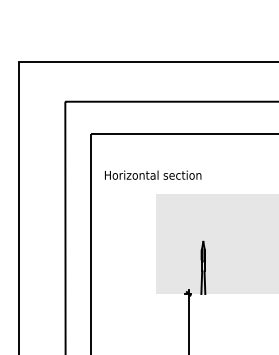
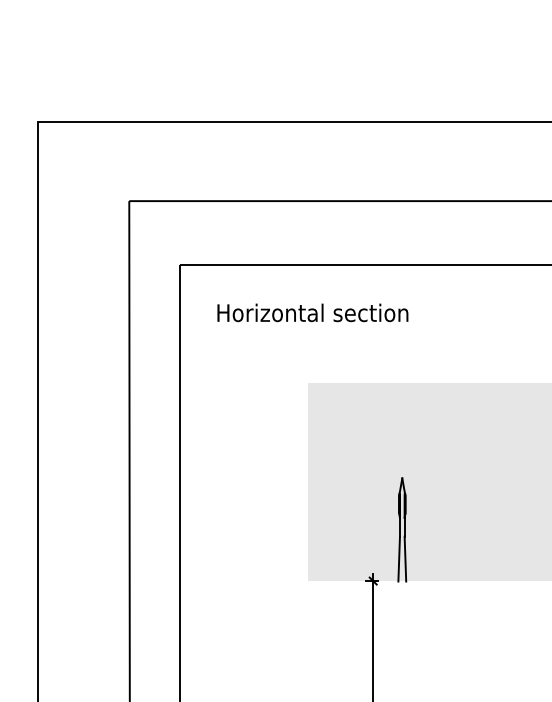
text: (153, 174) -> (313, 311), moved

